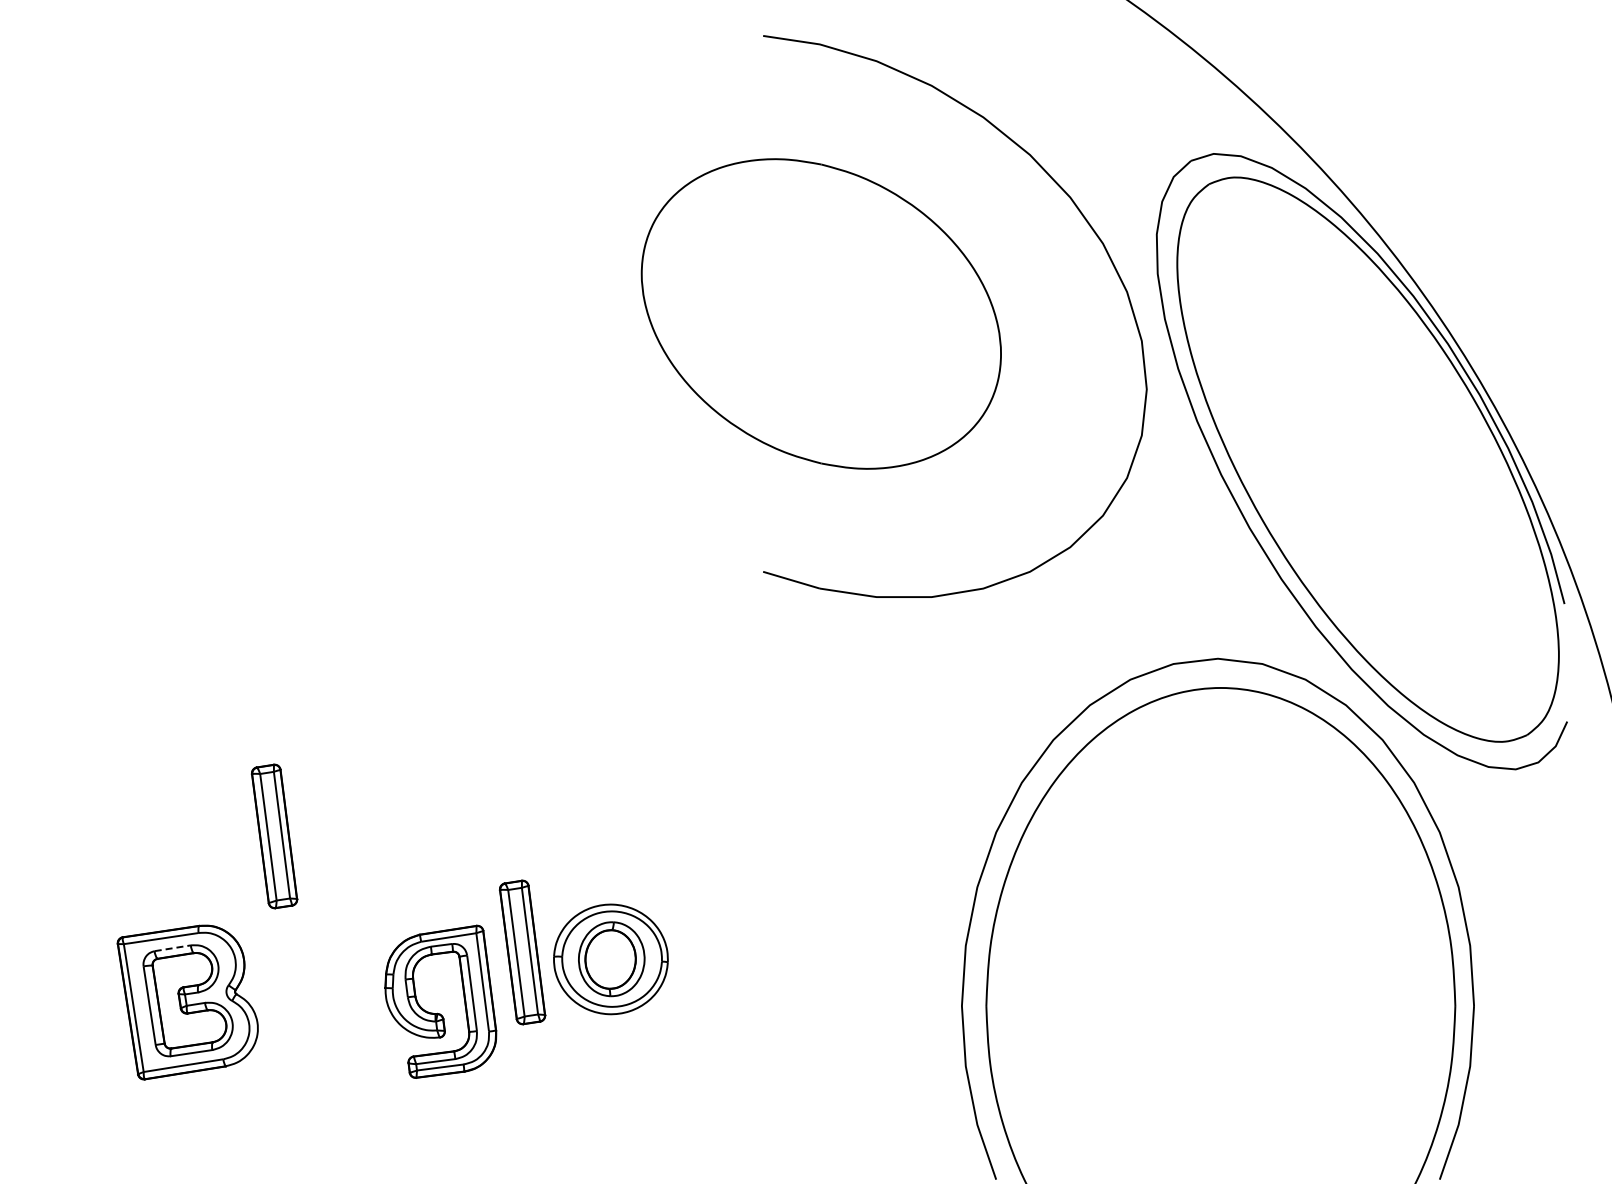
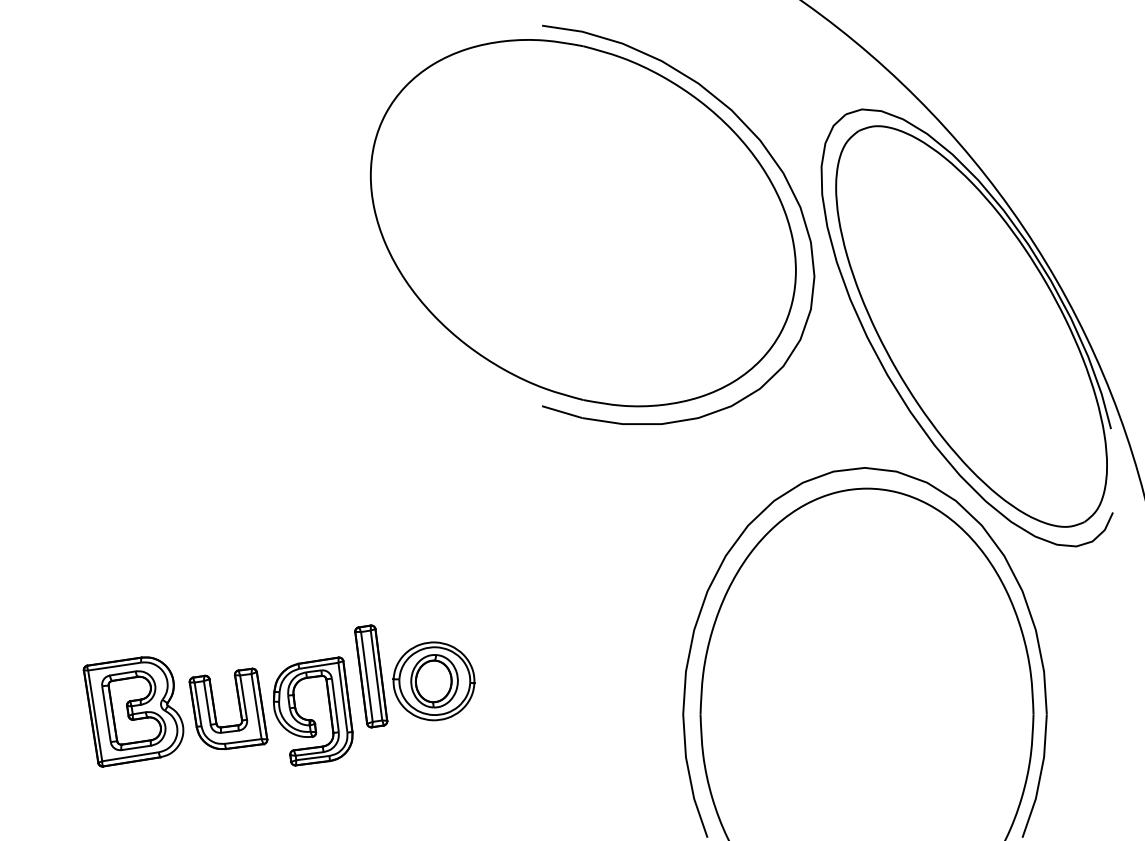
part: (821, 313) -> (583, 222), size x1.67
part: (274, 836) -> (195, 594), removed
line: (173, 948) -> (123, 673), dashed -> solid
part: (336, 996) -> (239, 707), added

